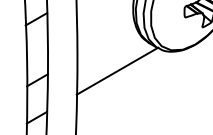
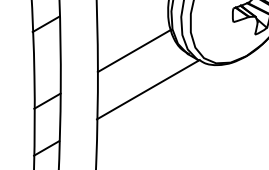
line: (106, 40) -> (134, 50), added

